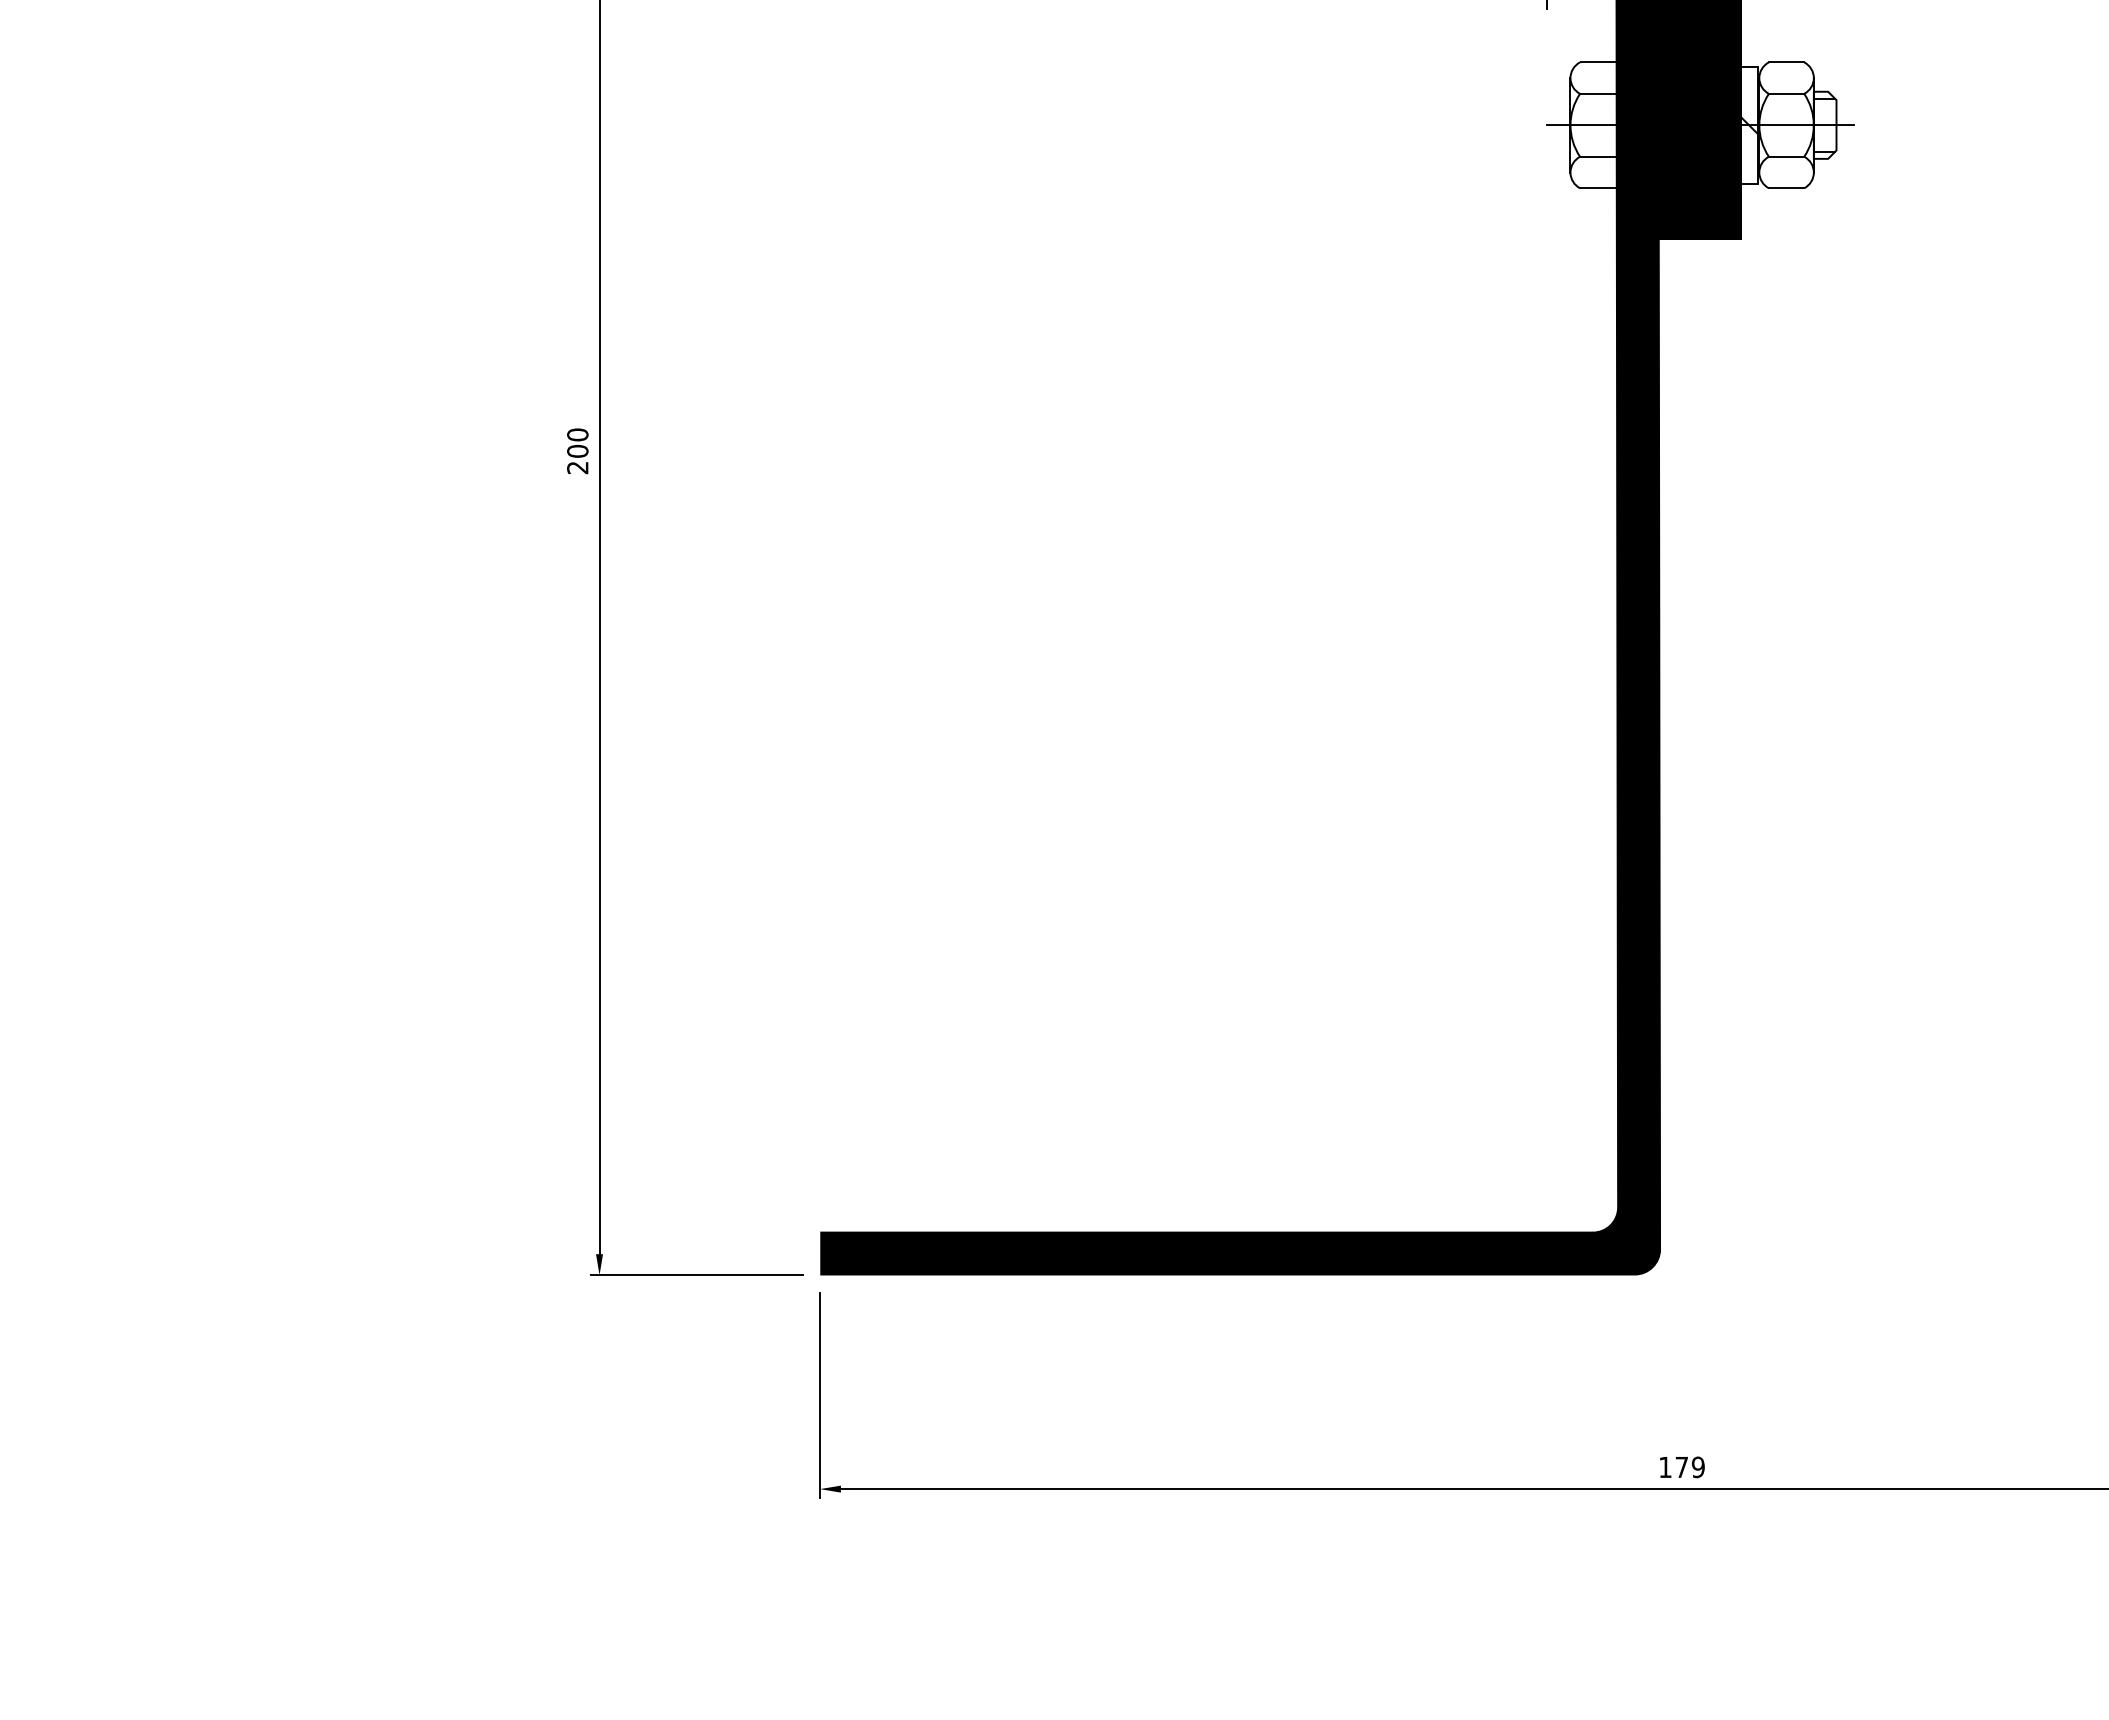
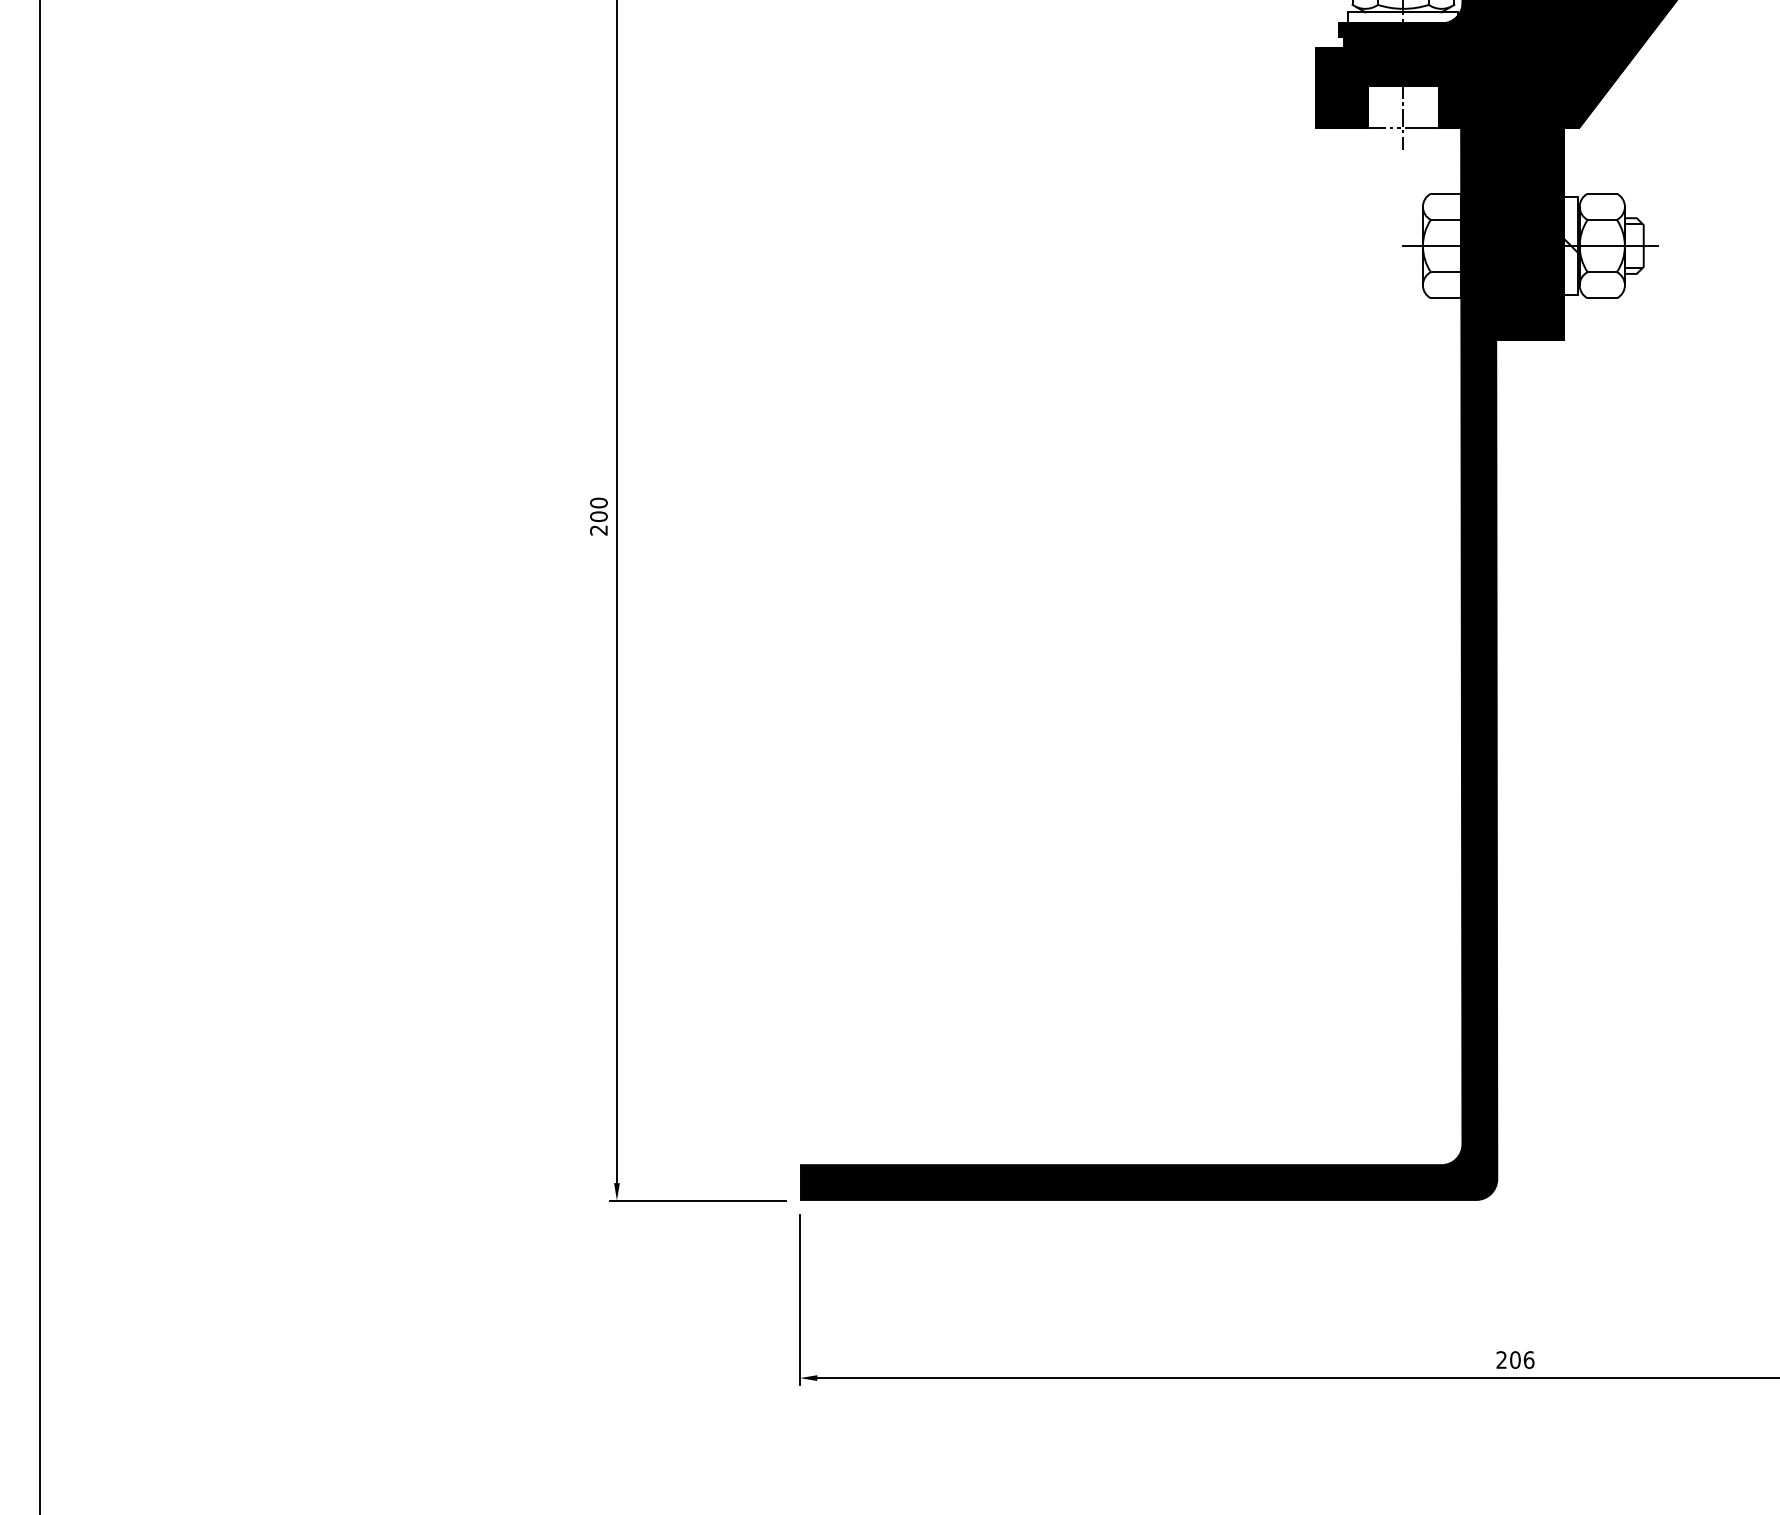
text: (1682, 1467) -> (1515, 1360), 179 -> 206

